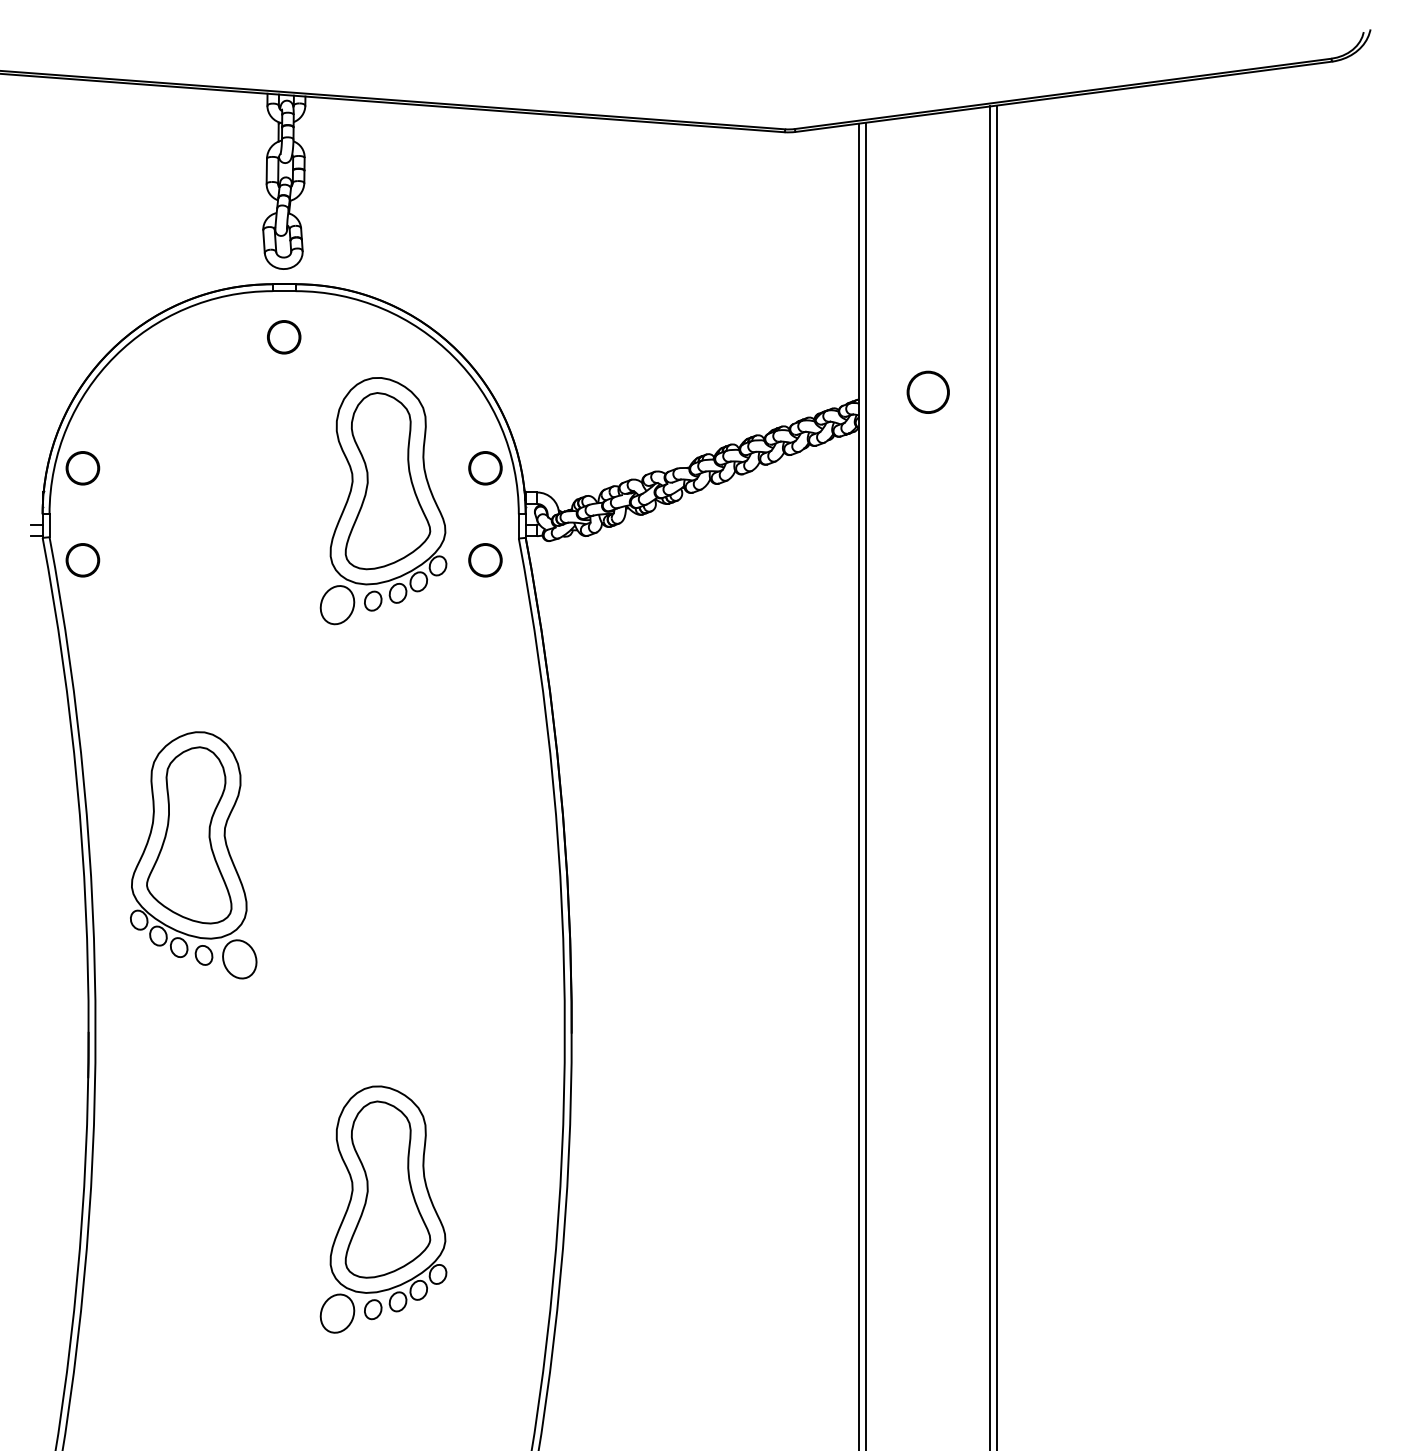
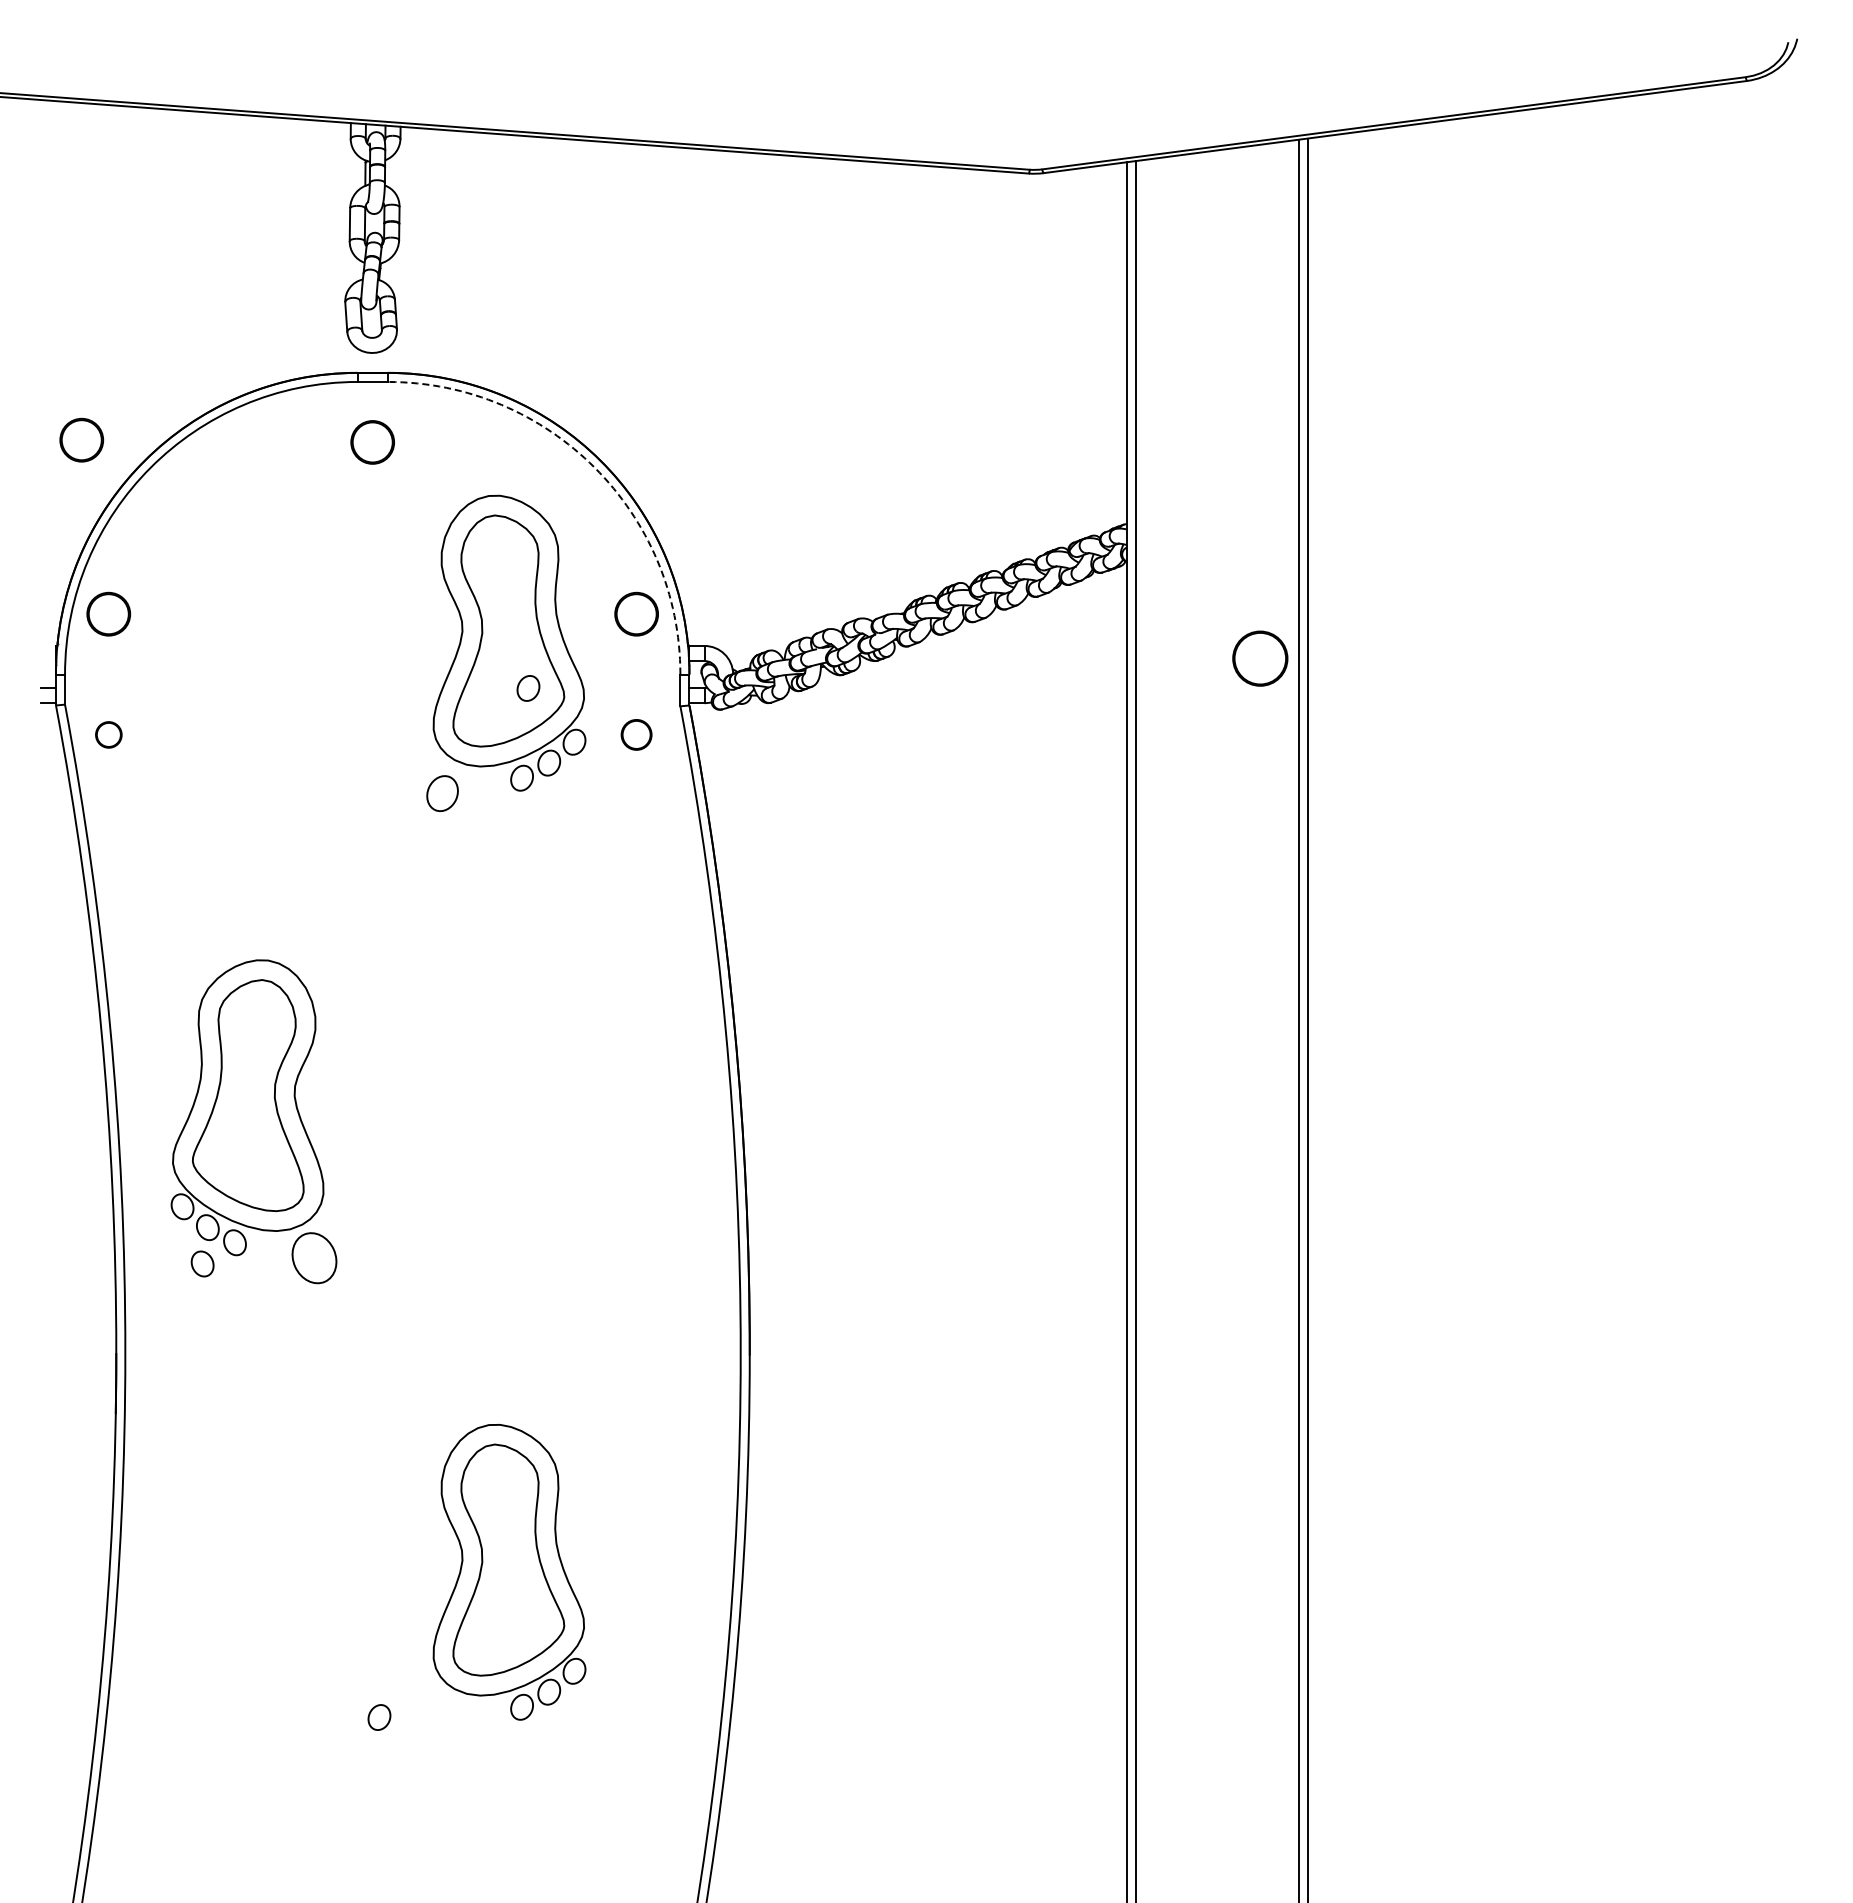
part: (62, 335) -> (81, 439), added
arc: (453, 356) -> (594, 467), solid -> dashed
circle: (928, 392) -> (1260, 658), moved
part: (82, 560) -> (108, 734), size x0.6
part: (485, 560) -> (636, 734), size x0.7
part: (373, 601) -> (528, 688), moved
part: (337, 605) -> (442, 793), size x0.7
part: (203, 955) -> (202, 1263), moved
part: (373, 1309) -> (379, 1717), moved
part: (337, 1313) -> (442, 1722), removed

